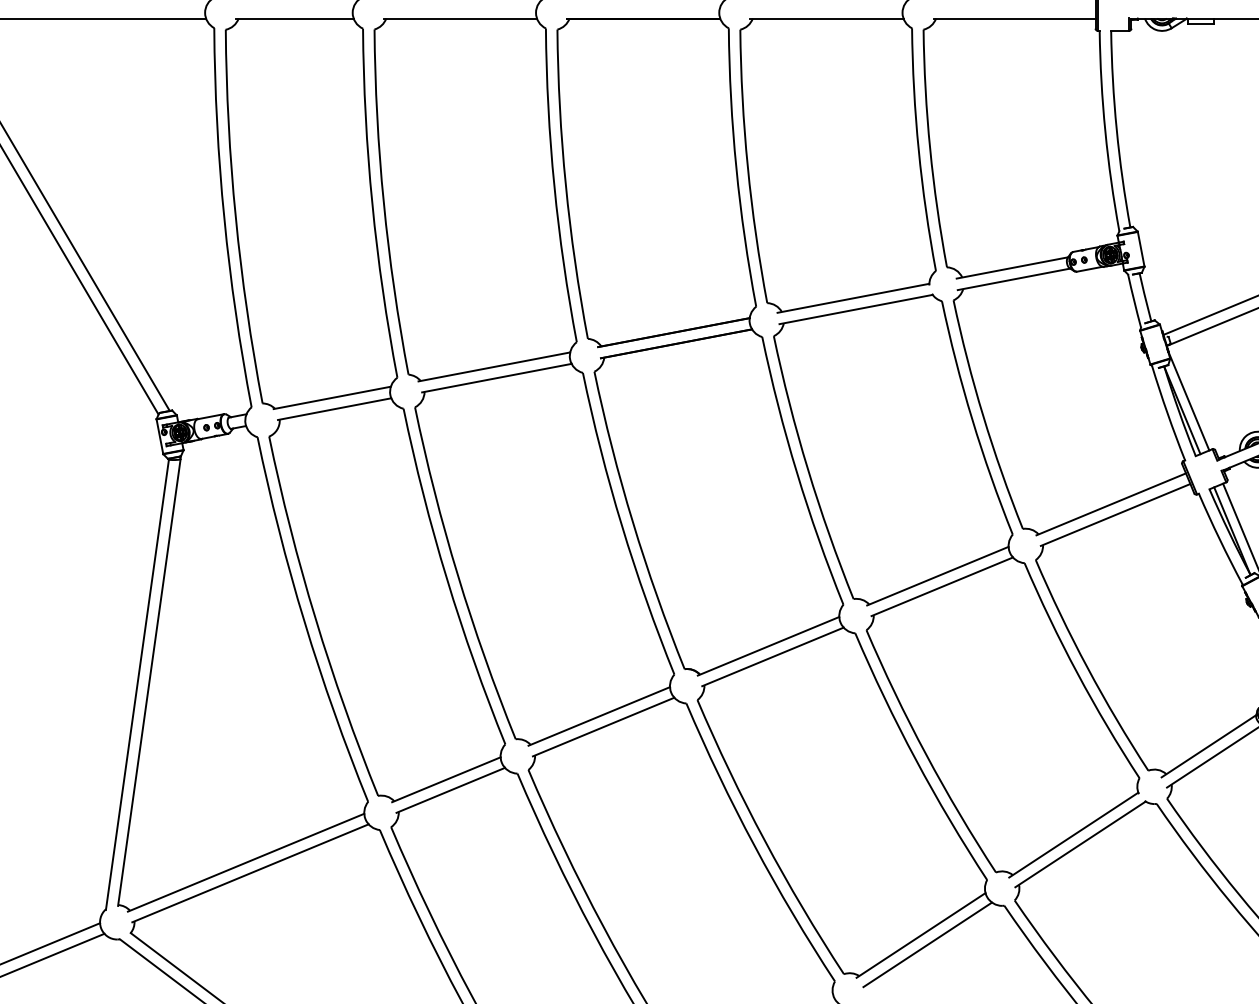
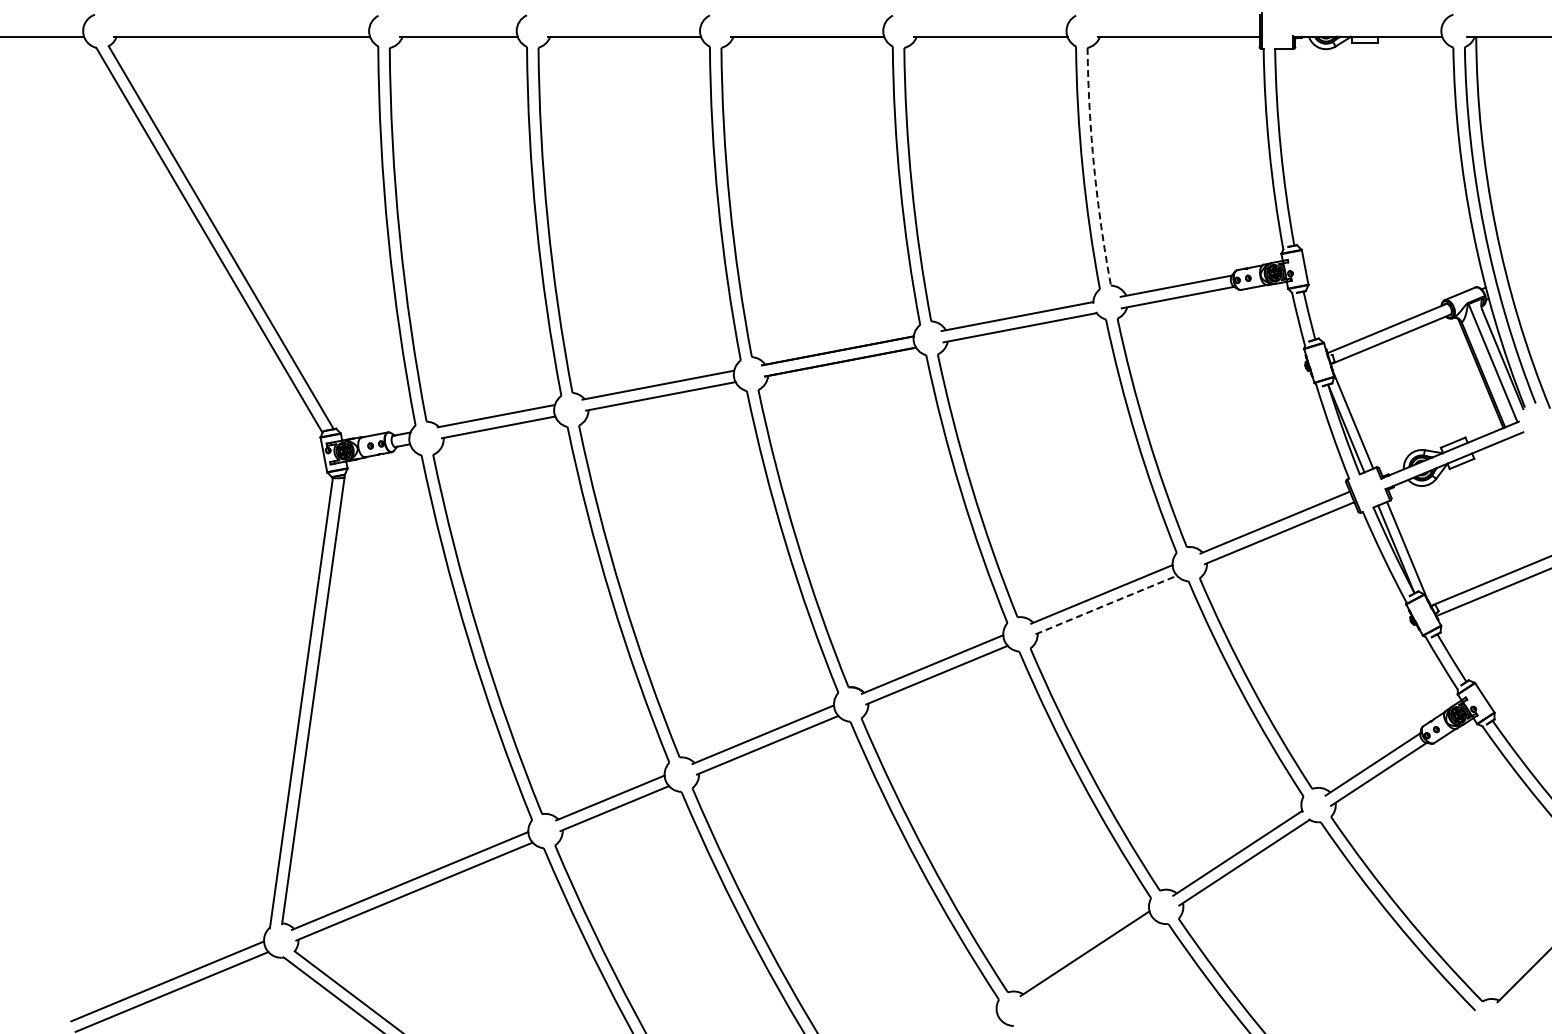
arc: (930, 149) -> (1094, 167), solid -> dashed
line: (942, 587) -> (1106, 605), solid -> dashed
line: (927, 944) -> (1091, 962), removed

